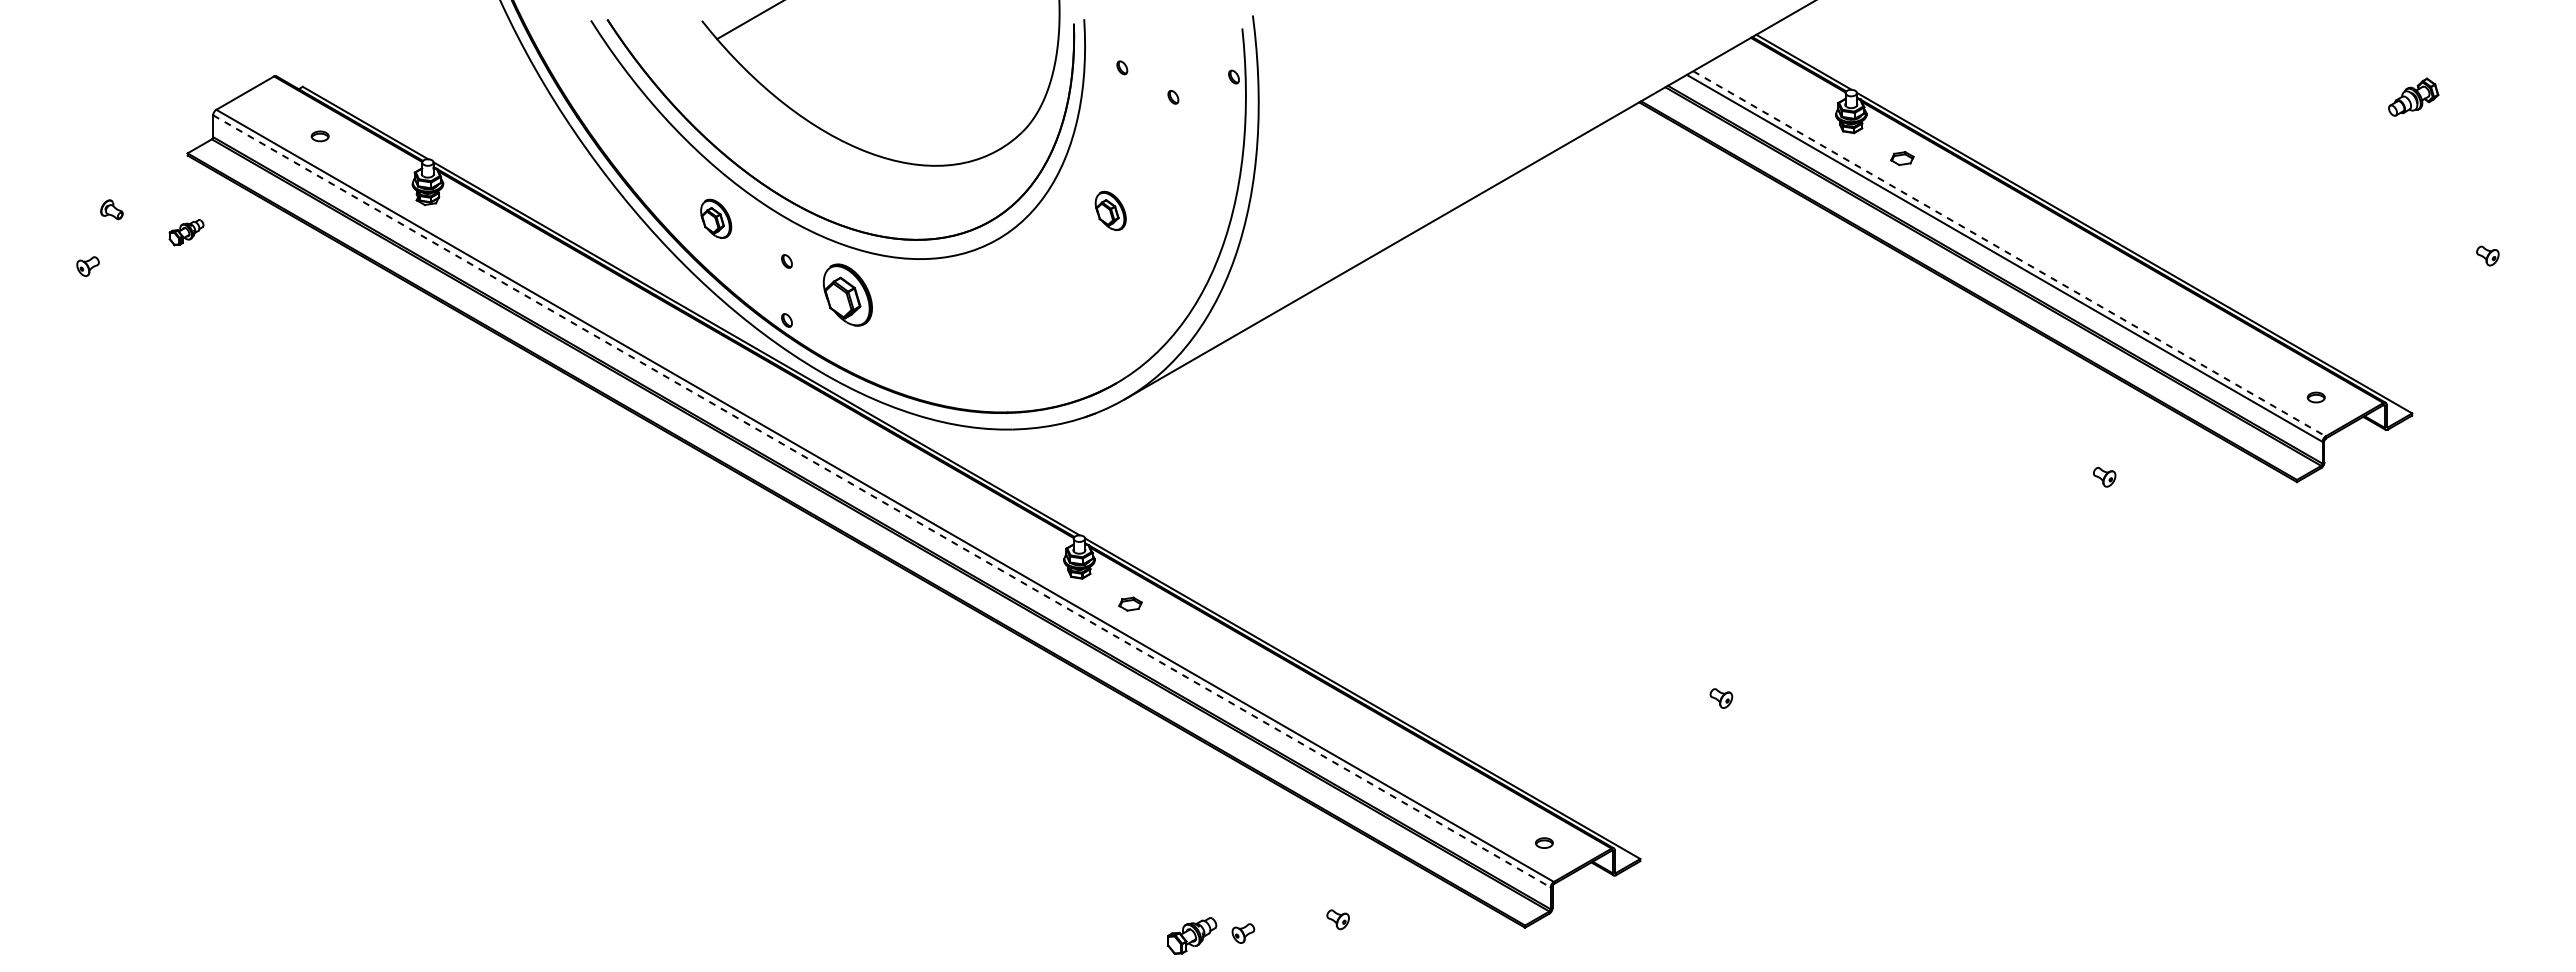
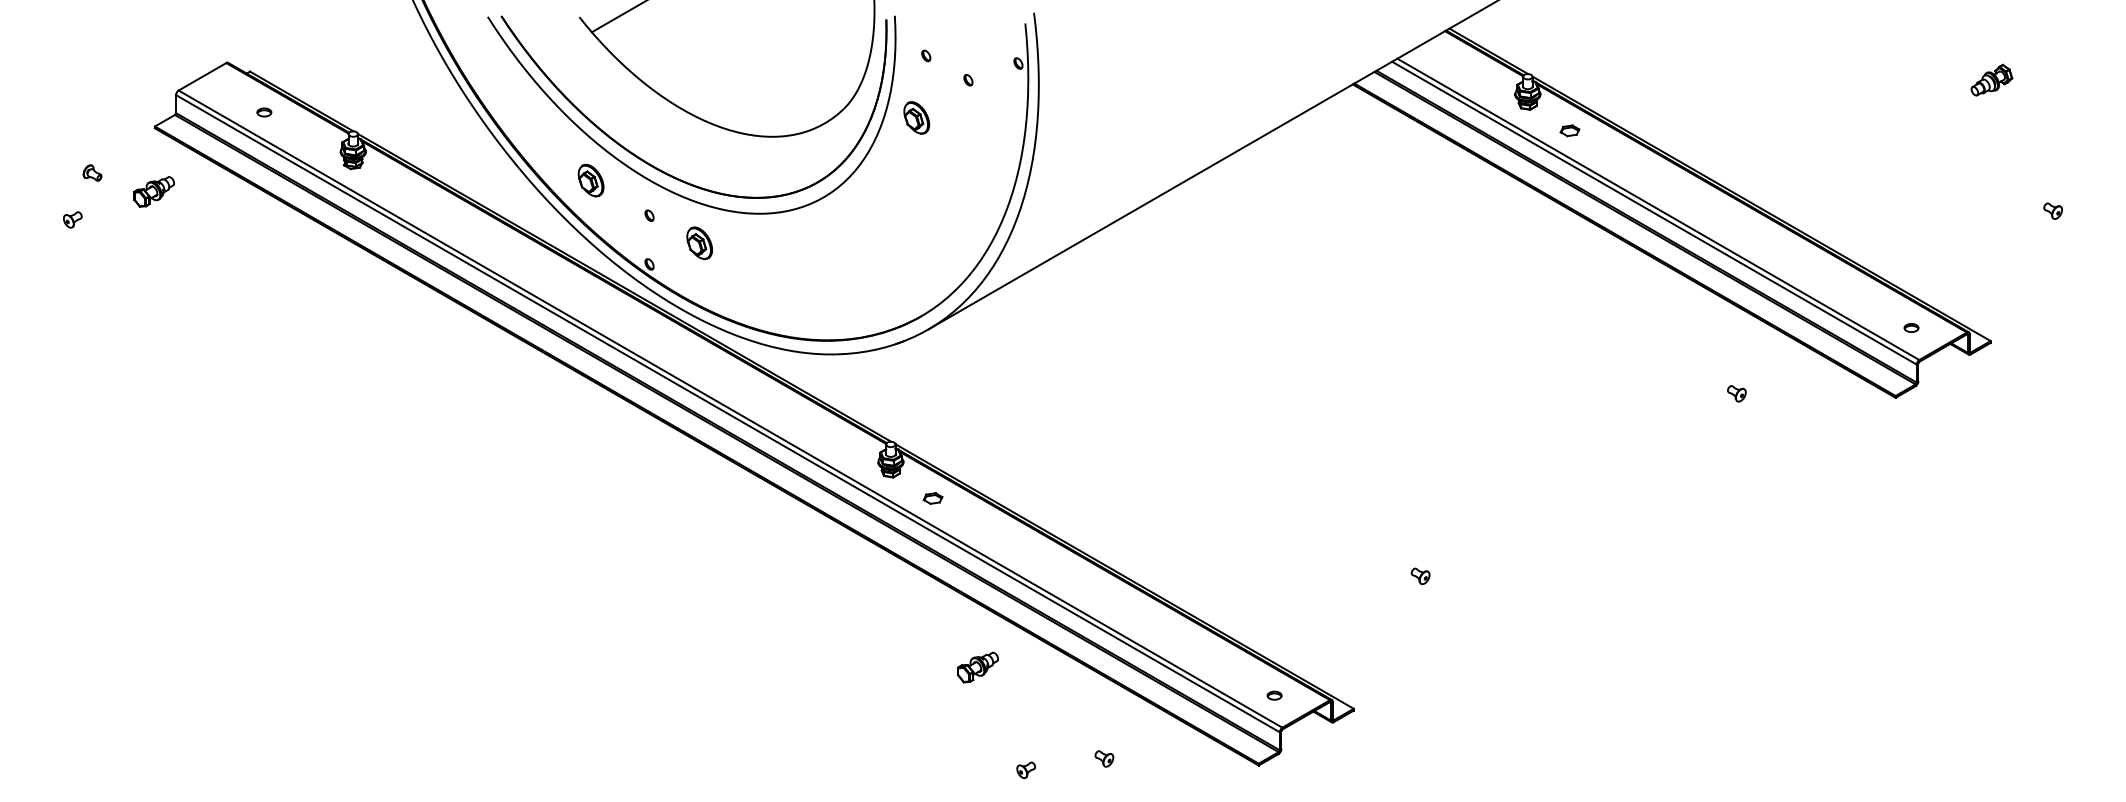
part: (1110, 210) -> (916, 117), moved
part: (186, 232) -> (154, 191), size x1.43
line: (2009, 254) -> (1658, 209), dashed -> solid
part: (847, 294) -> (699, 242), size x0.62
line: (882, 501) -> (728, 413), dashed -> solid
part: (1192, 935) -> (978, 667), moved

